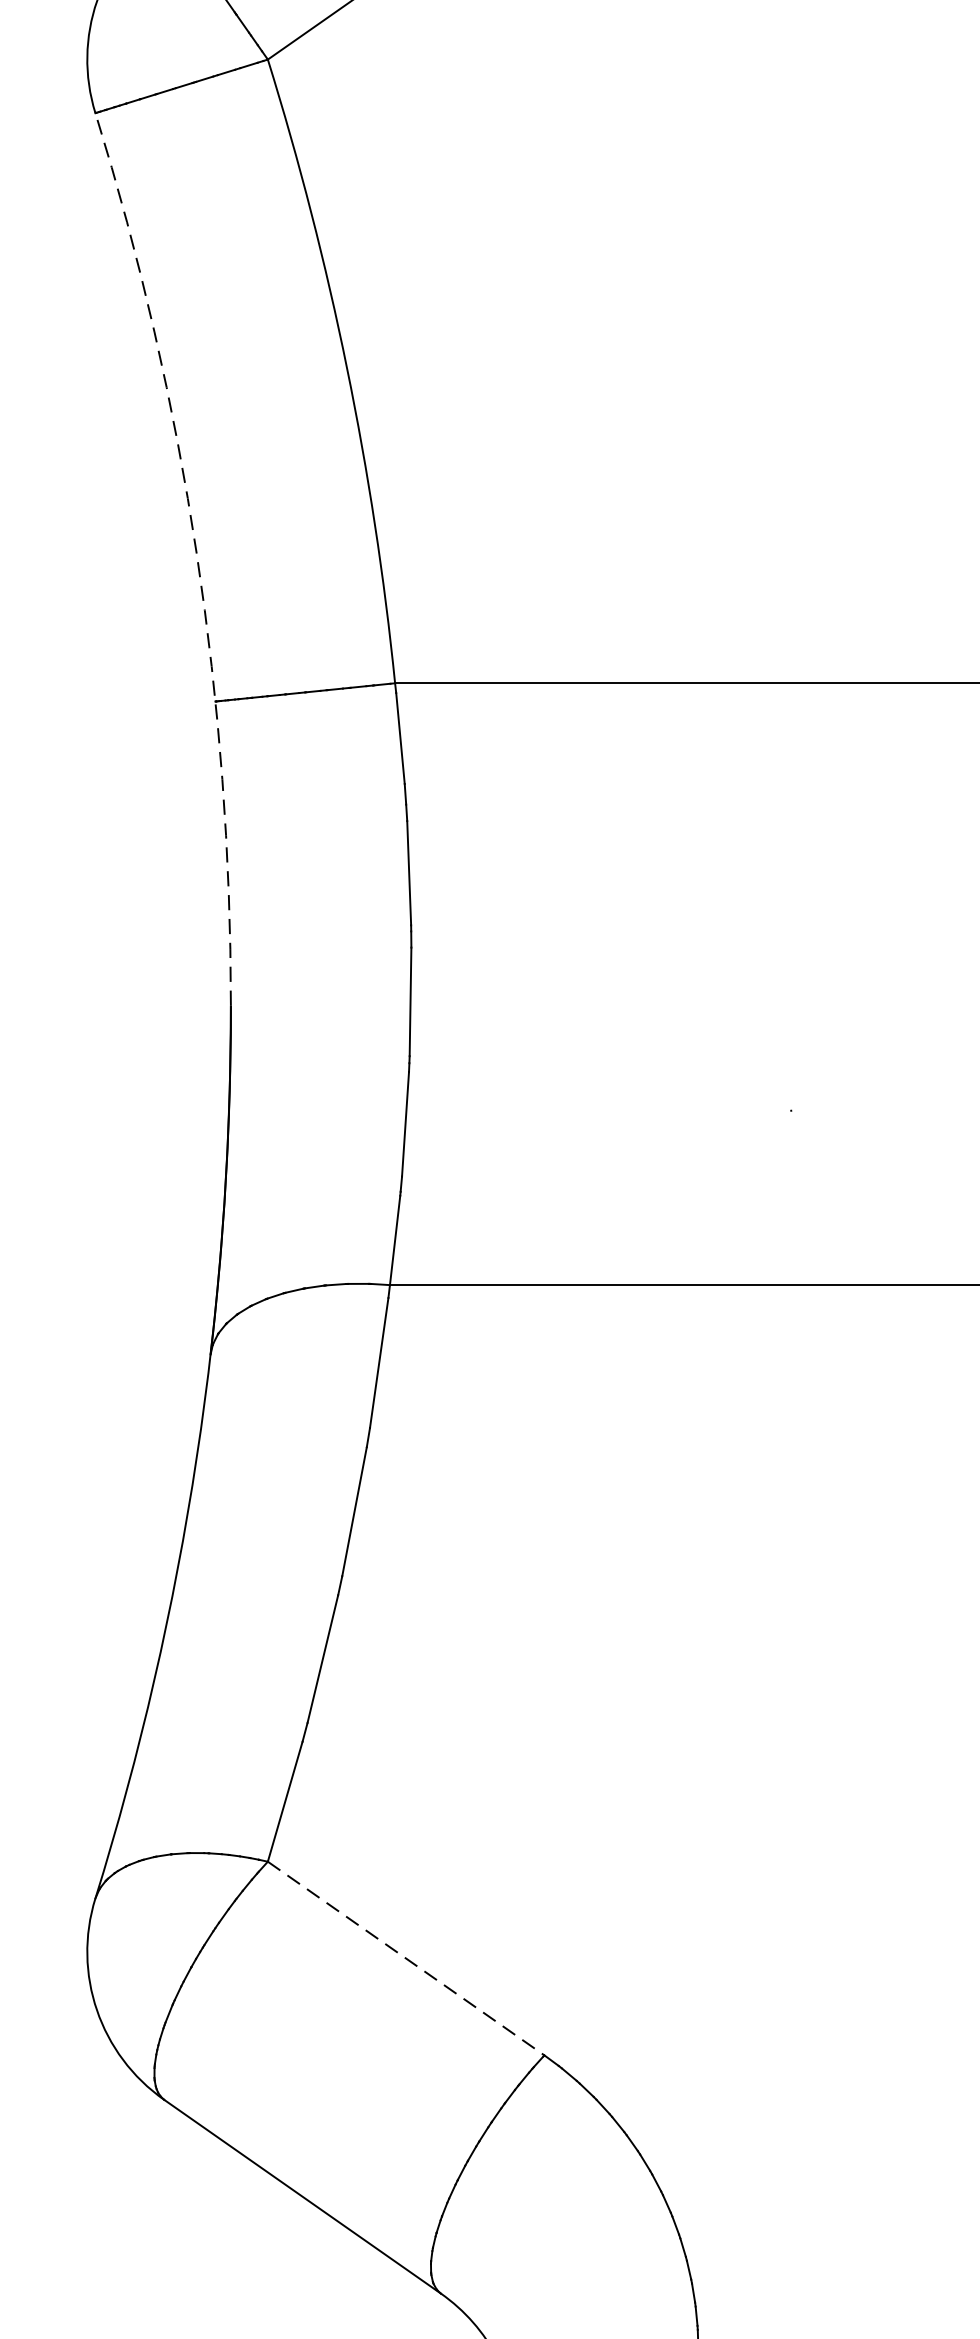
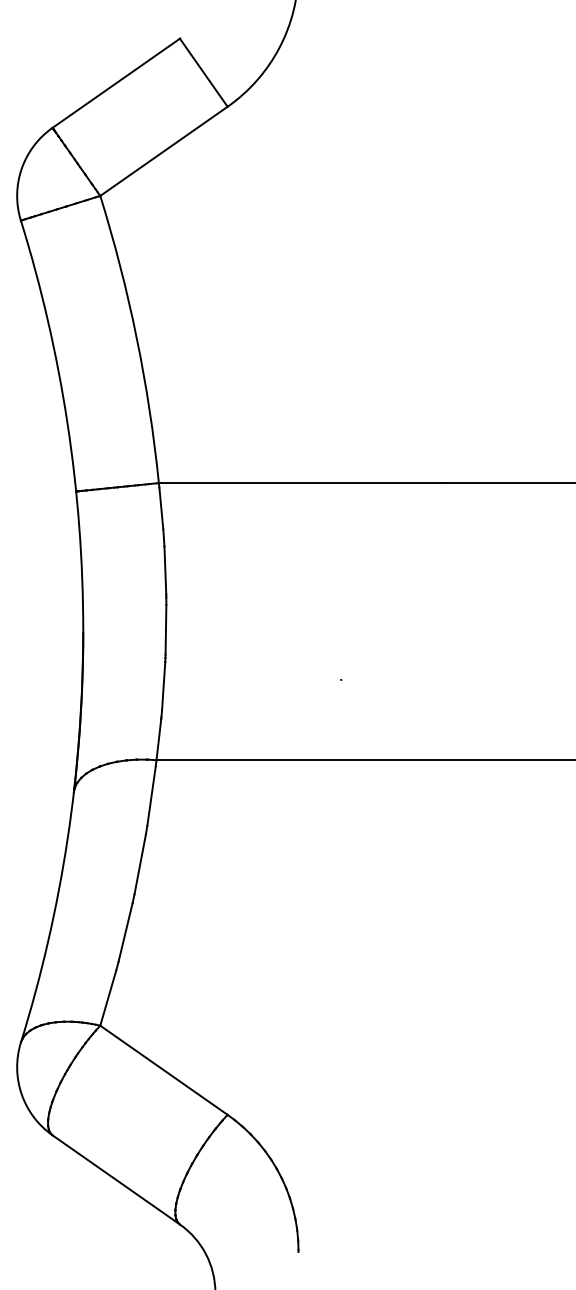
arc: (196, 553) -> (67, 423), dashed -> solid
line: (405, 1959) -> (163, 1070), dashed -> solid

